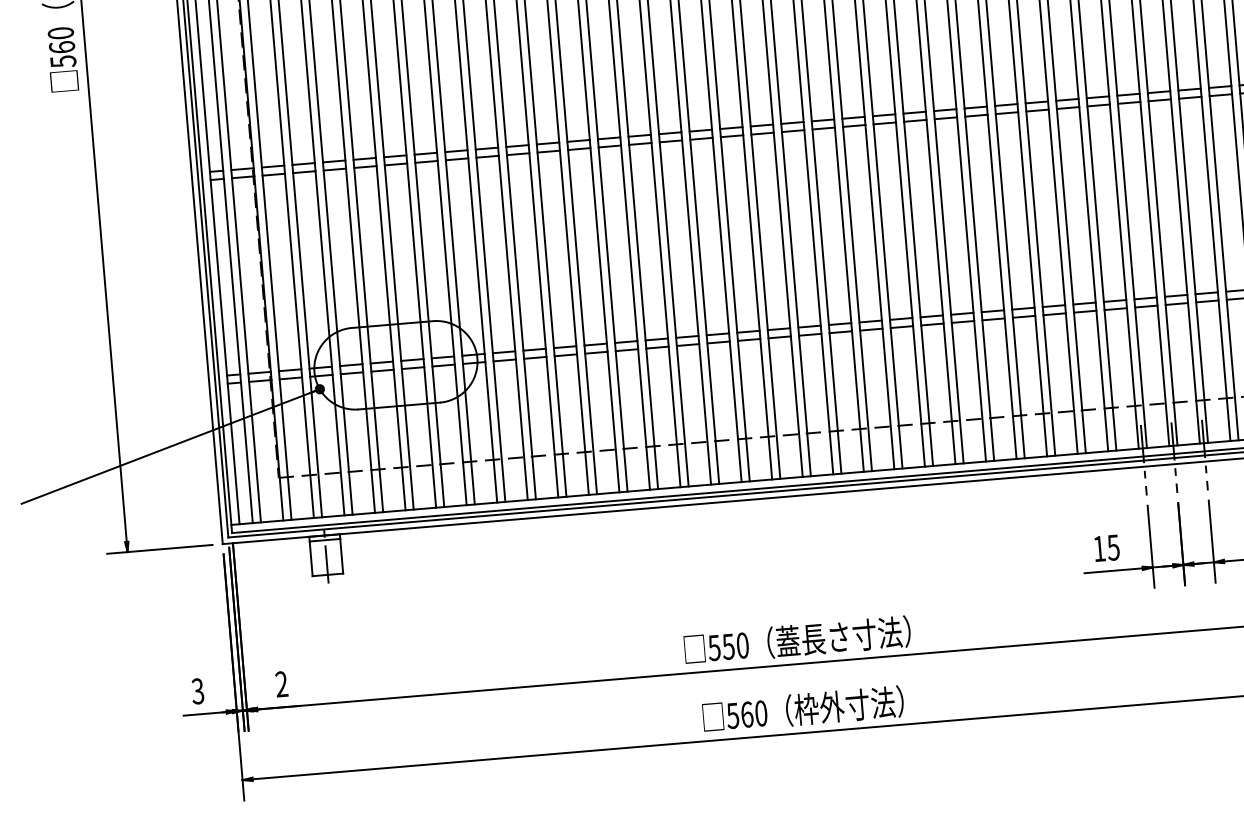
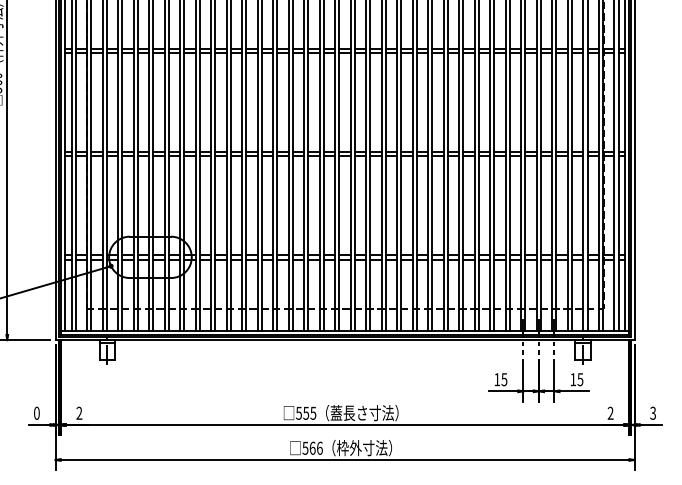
text: (742, 643) -> (313, 412), 550 -> 555
text: (197, 691) -> (36, 413), 3 -> 0
text: (760, 711) -> (319, 447), 560 -> 566

